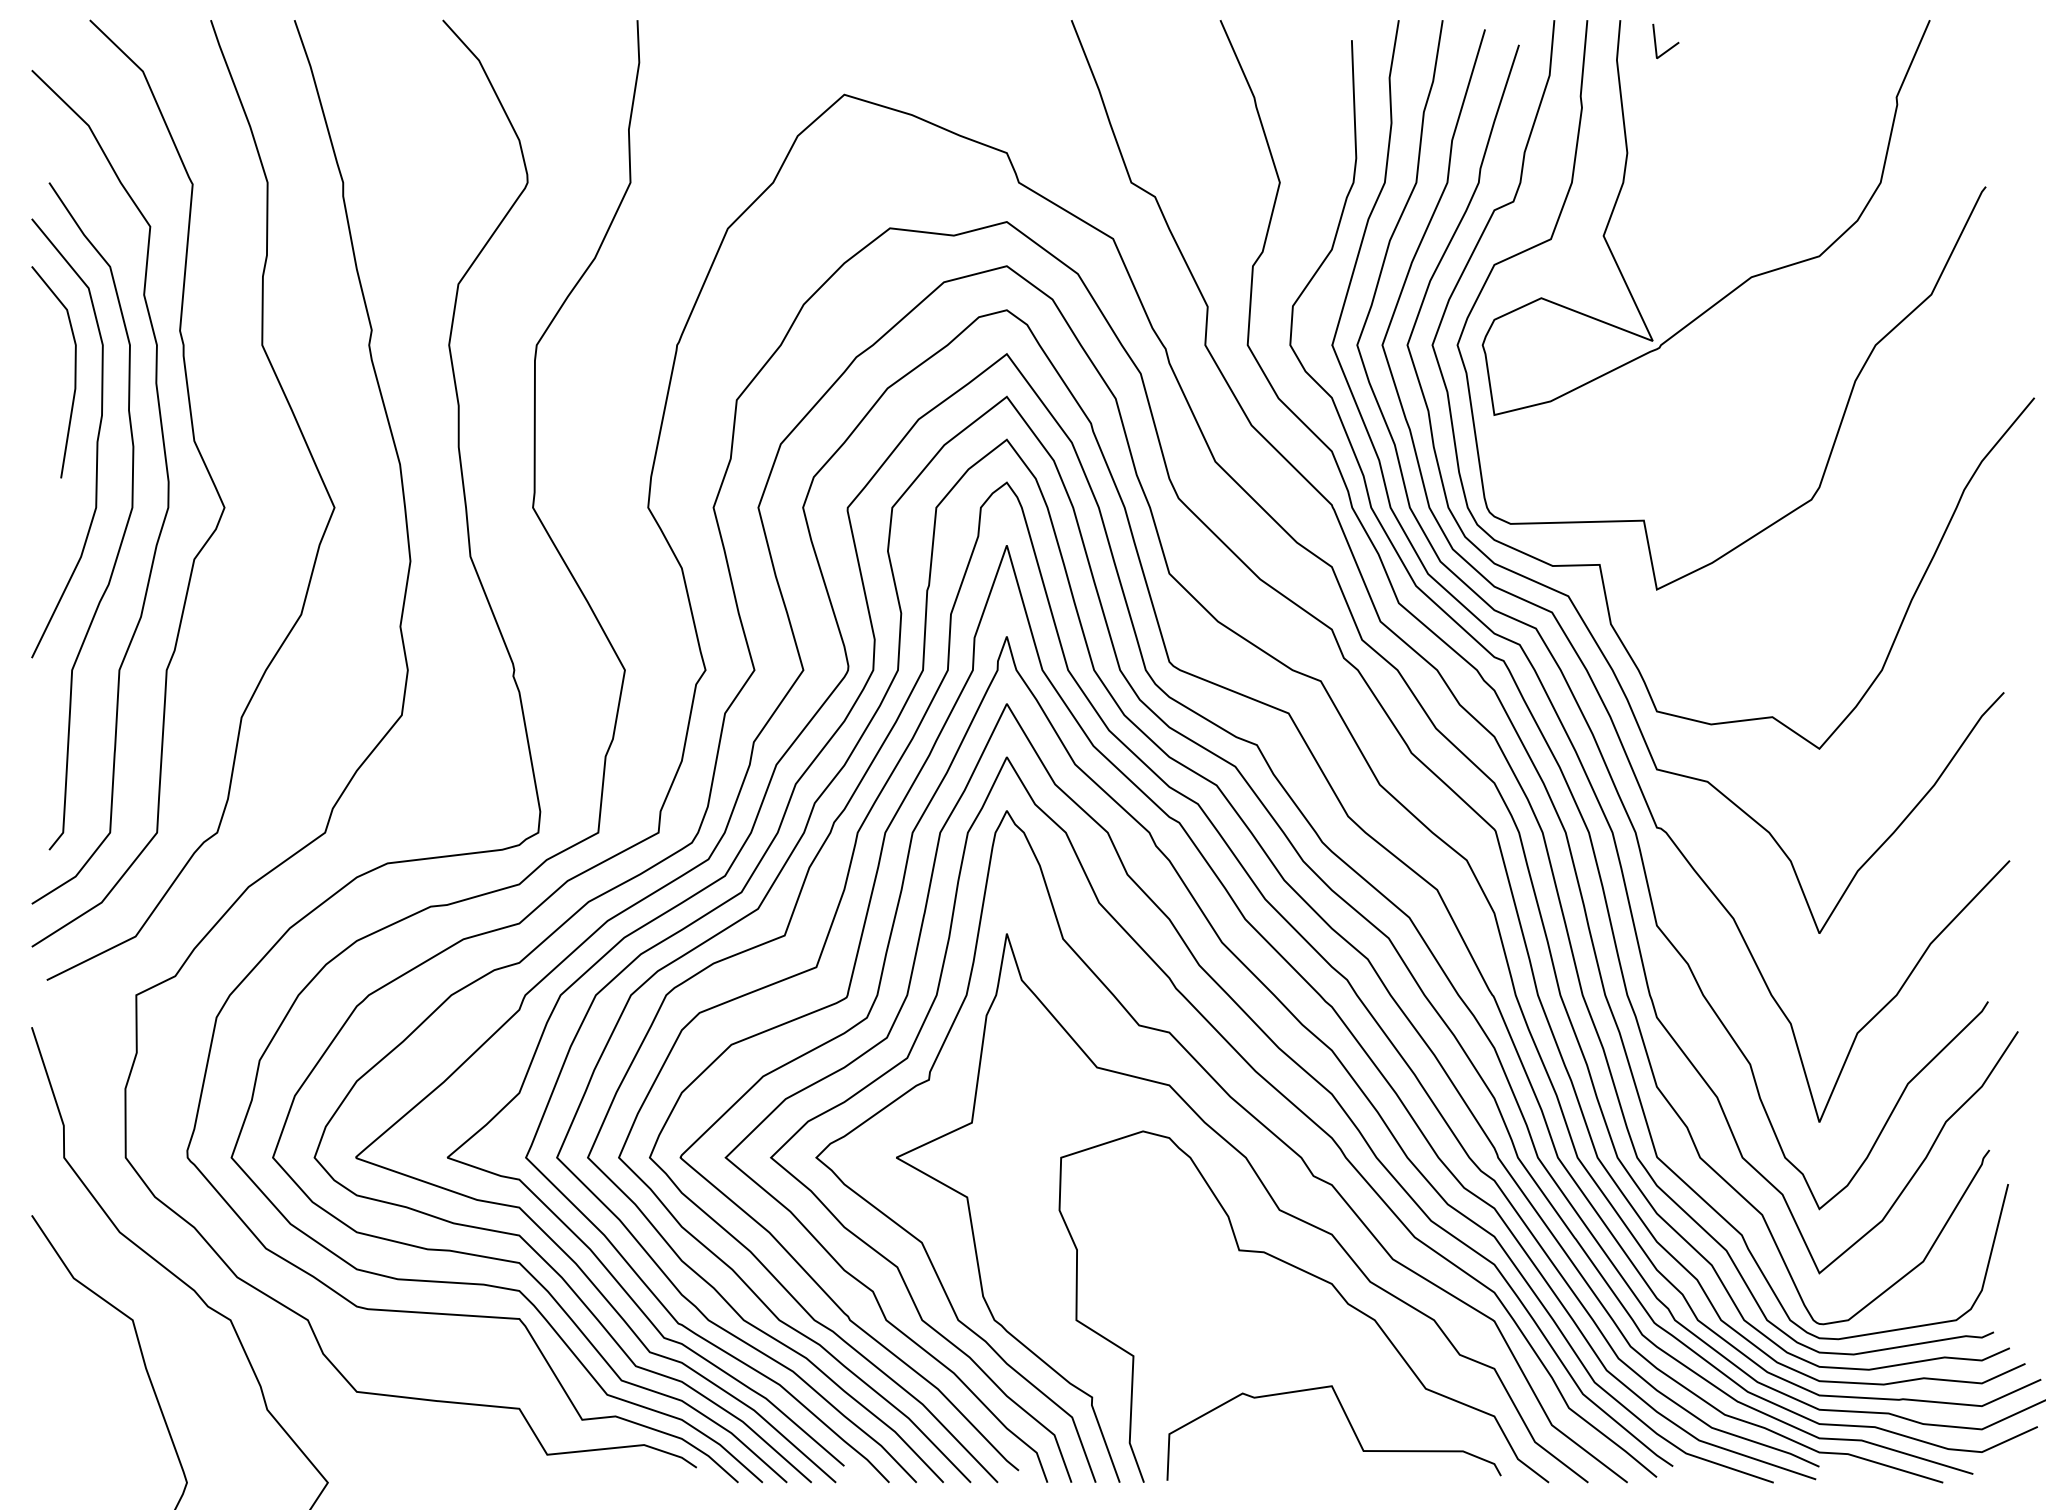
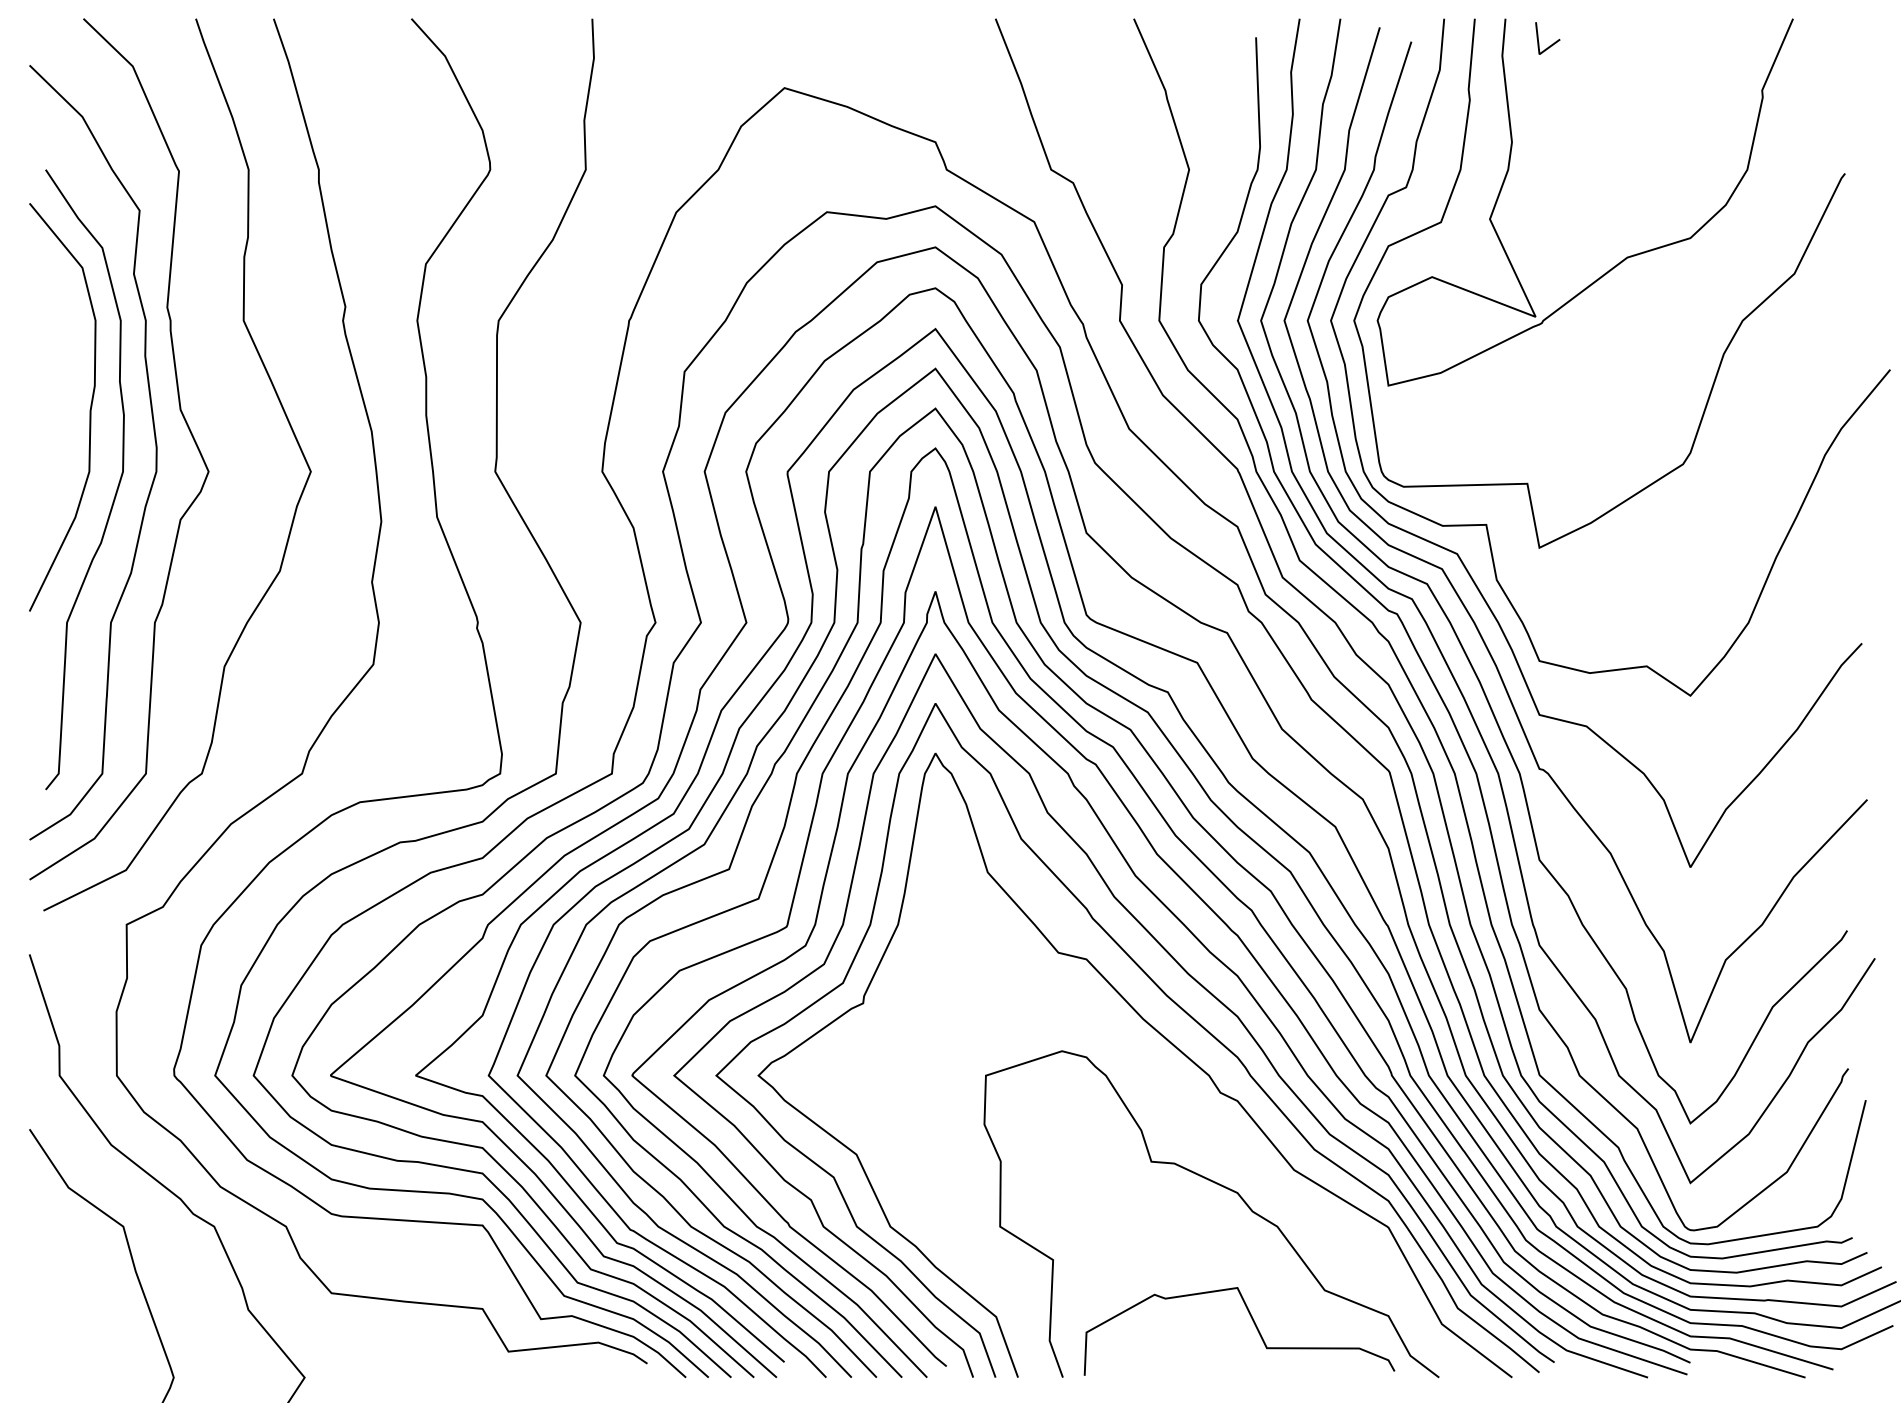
line: (74, 371) -> (69, 345), removed
curve: (1268, 1195) -> (1178, 1110), removed

